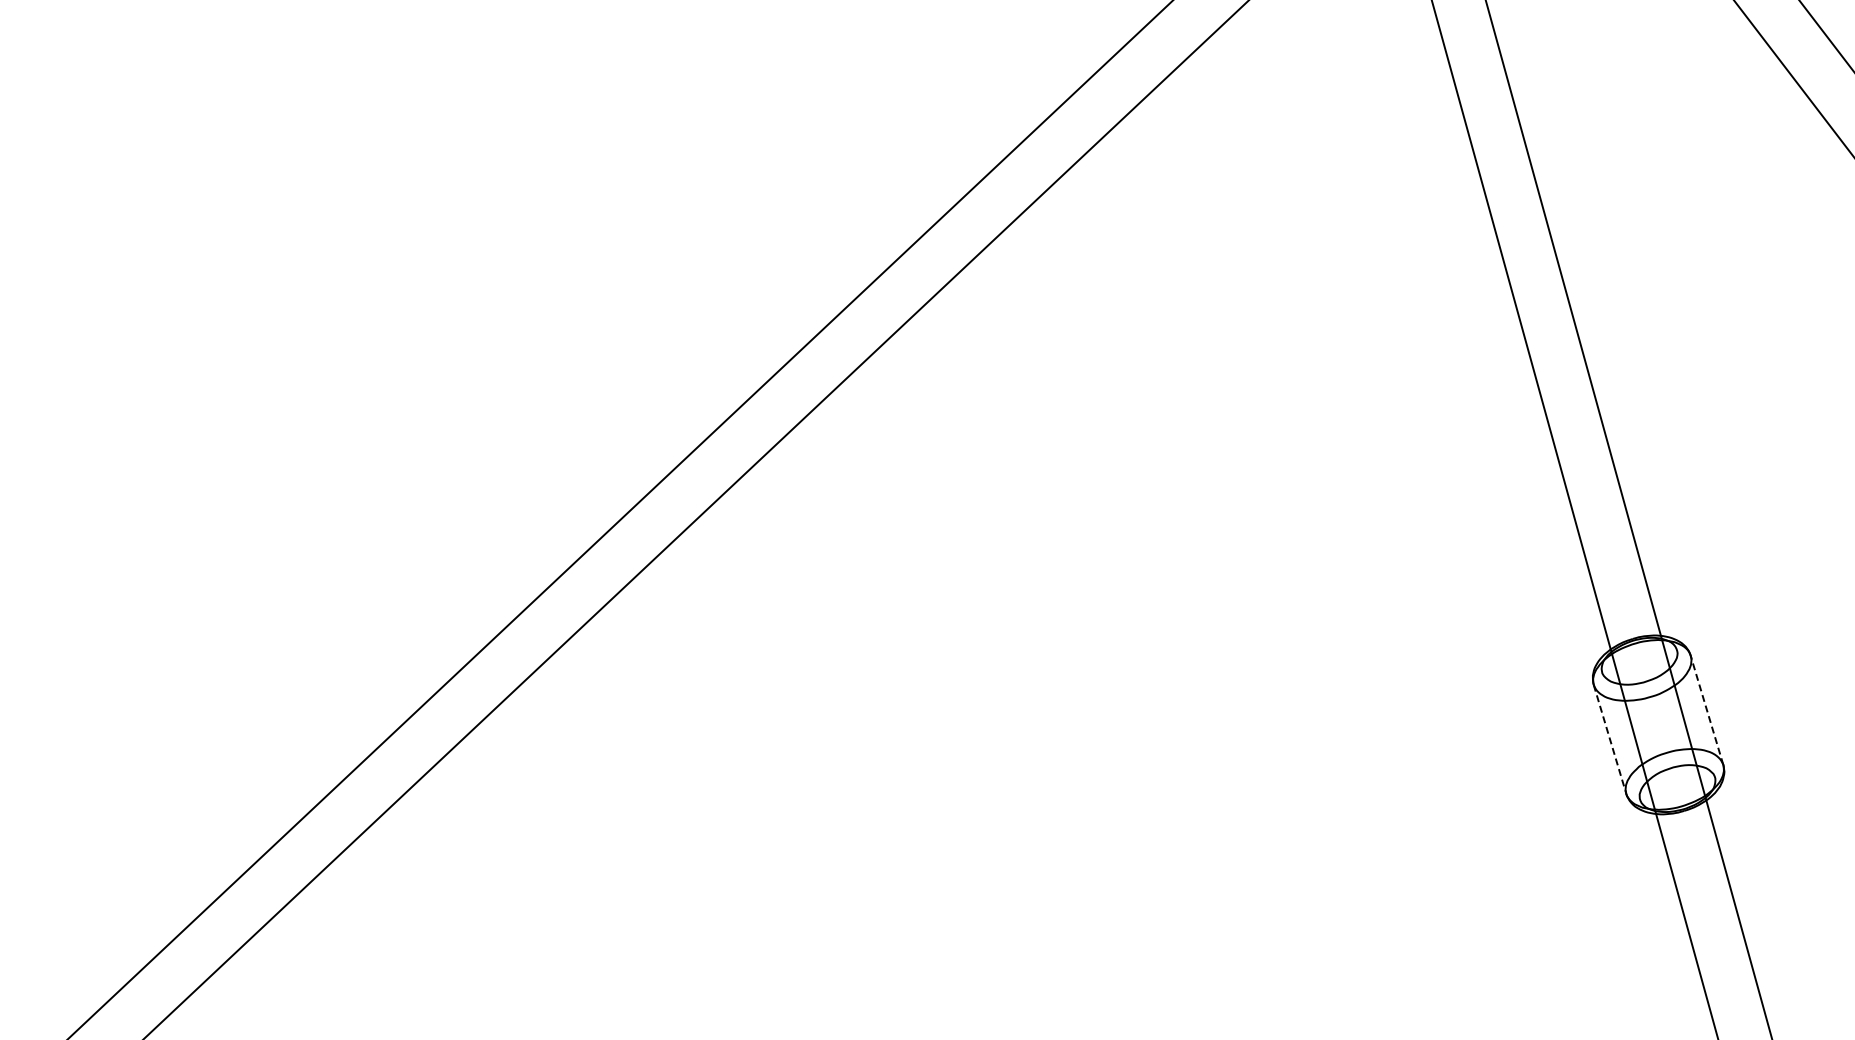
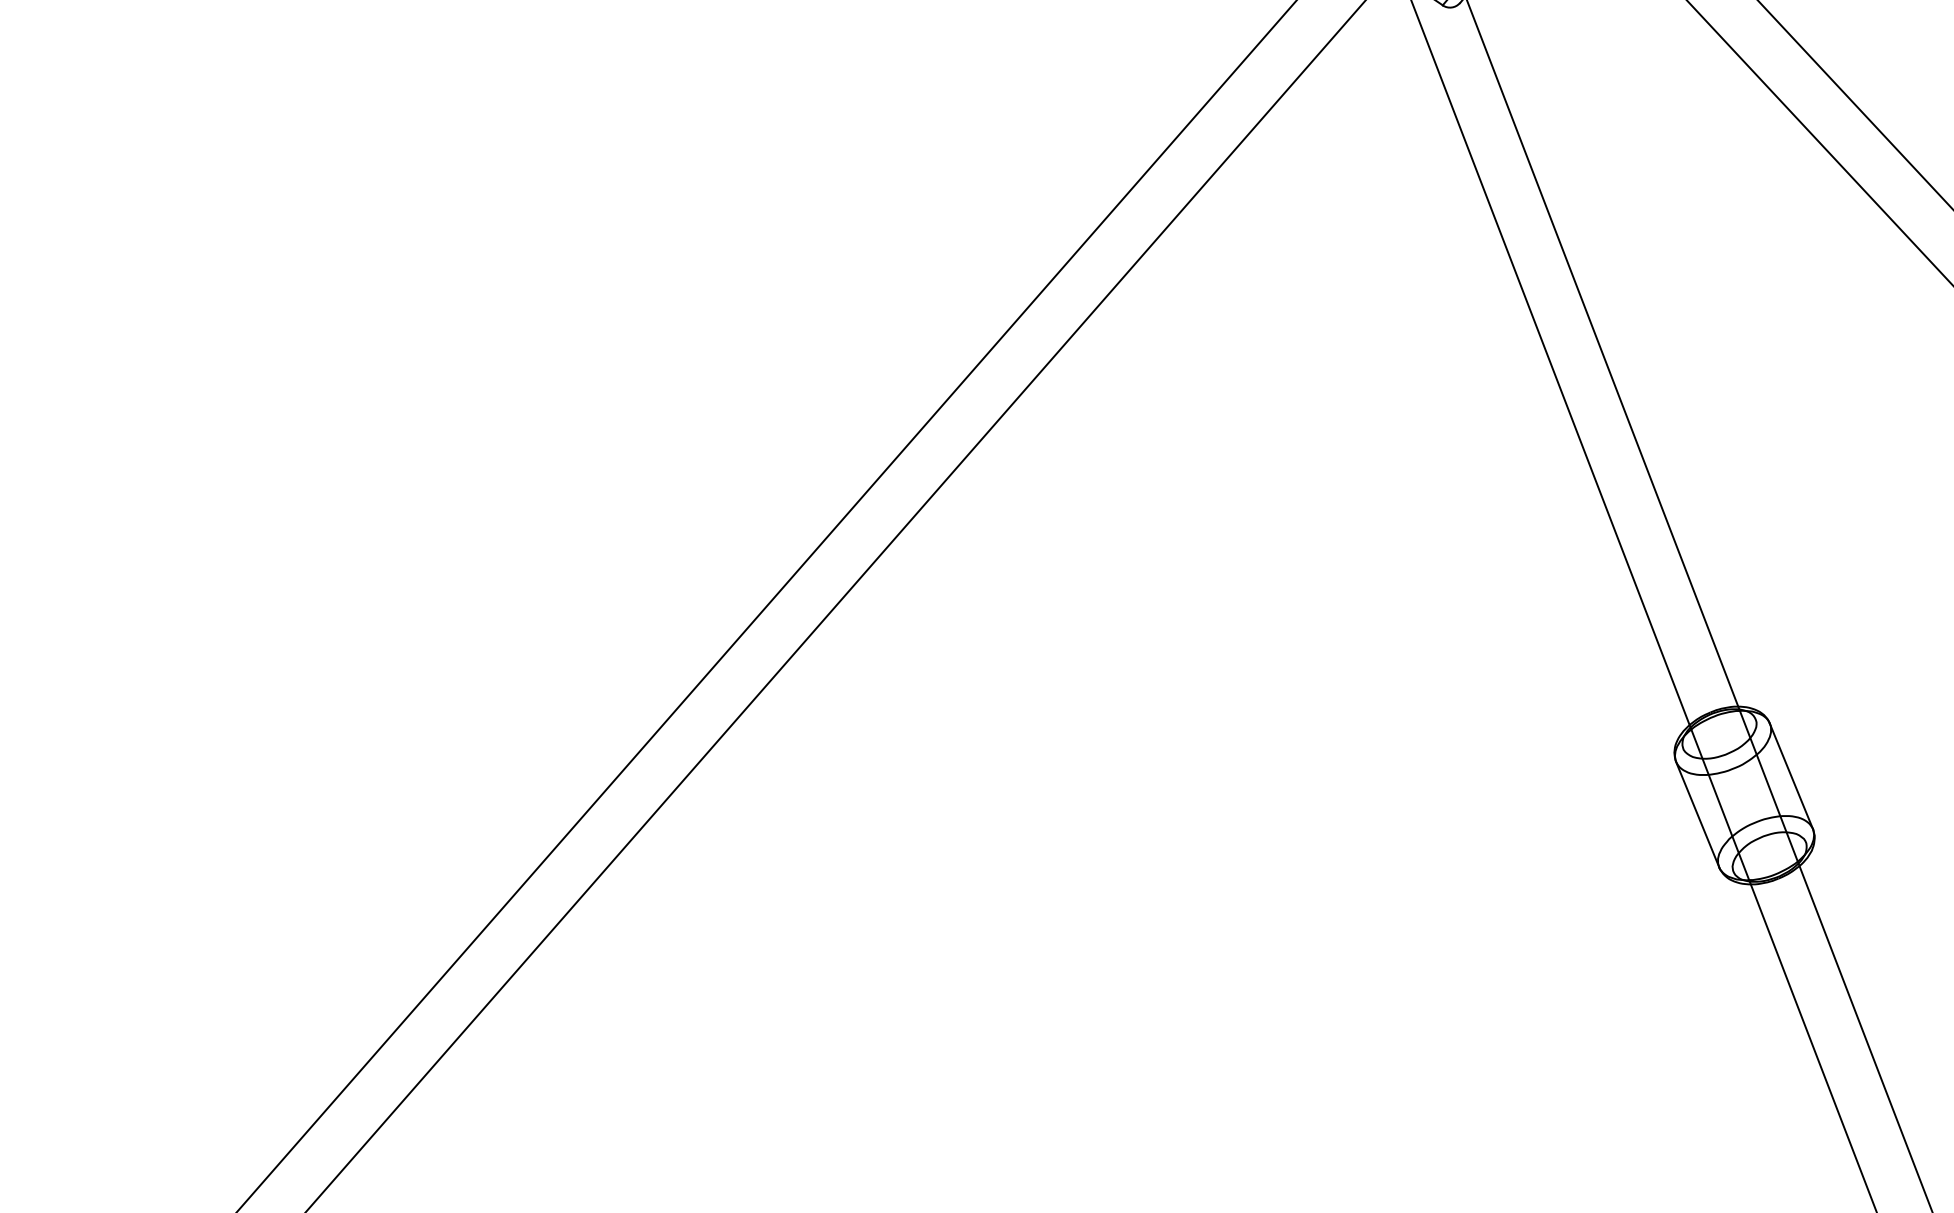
line: (1707, 710) -> (1791, 776), dashed -> solid
line: (1609, 739) -> (1697, 814), dashed -> solid

